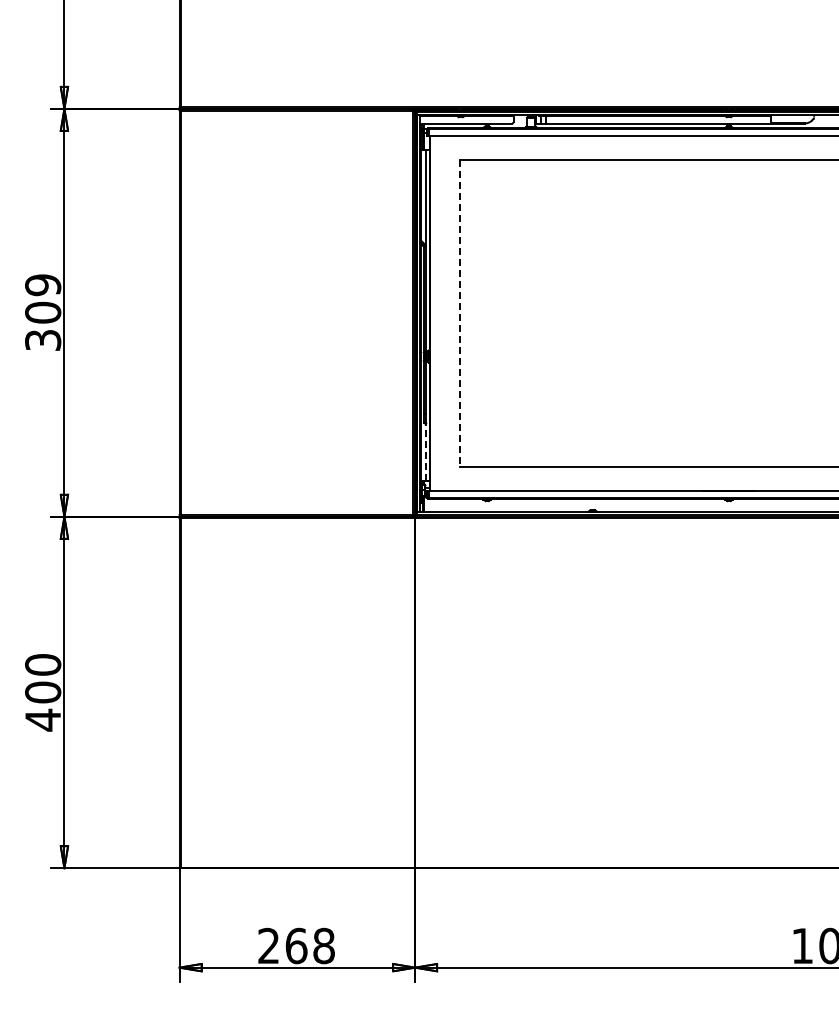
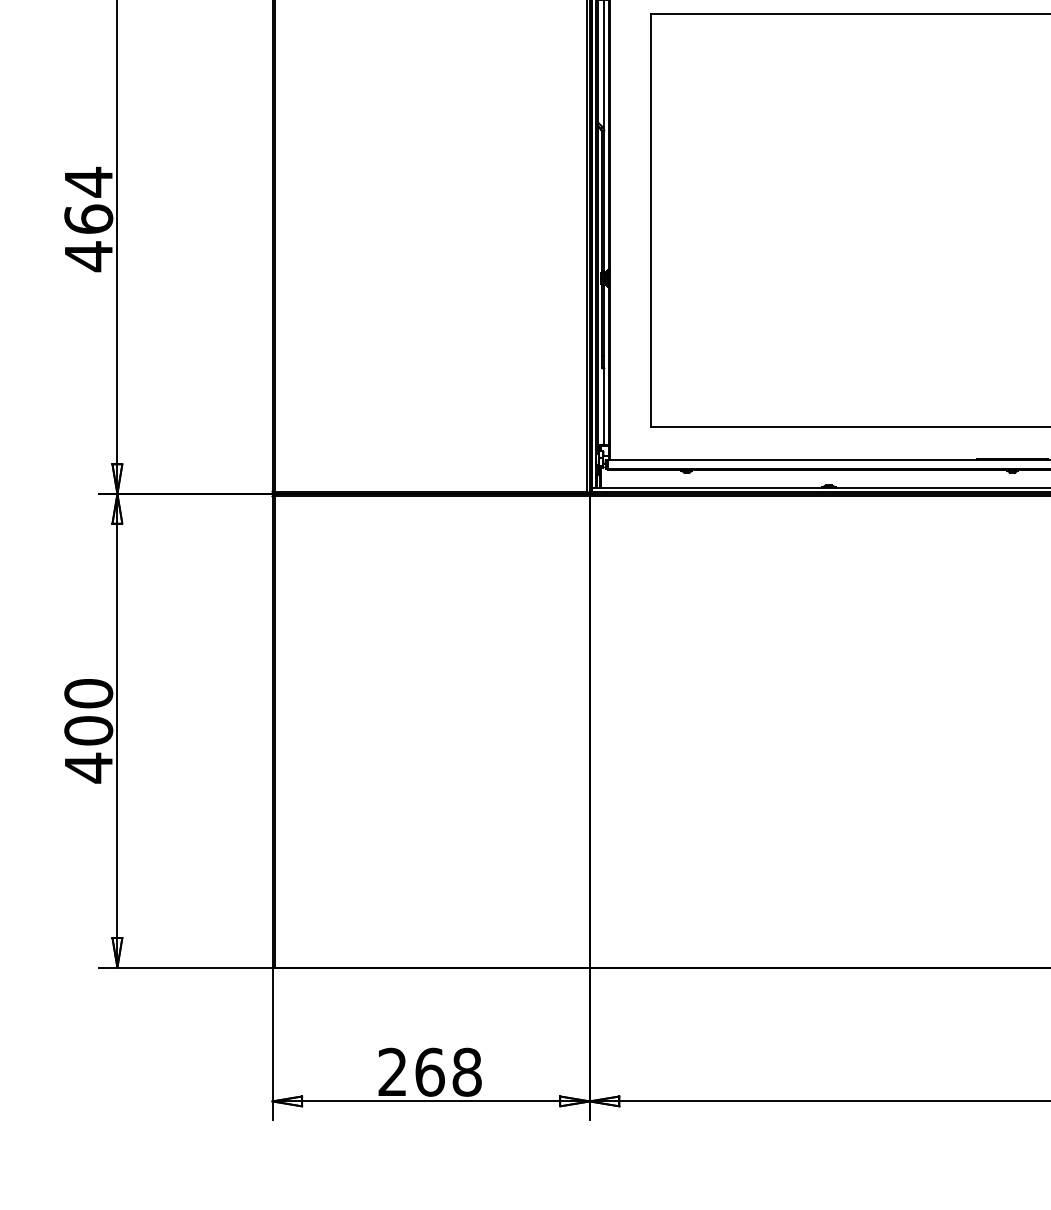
text: (43, 312) -> (89, 218), 309 -> 464
line: (460, 314) -> (650, 221), dashed -> solid
line: (425, 451) -> (603, 406), dashed -> solid

